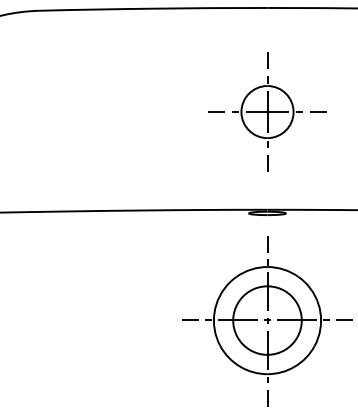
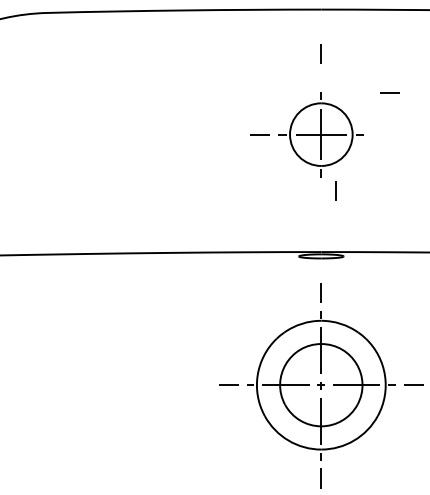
line: (267, 60) -> (321, 53), moved
line: (318, 111) -> (389, 91), moved
line: (267, 163) -> (335, 191), moved

